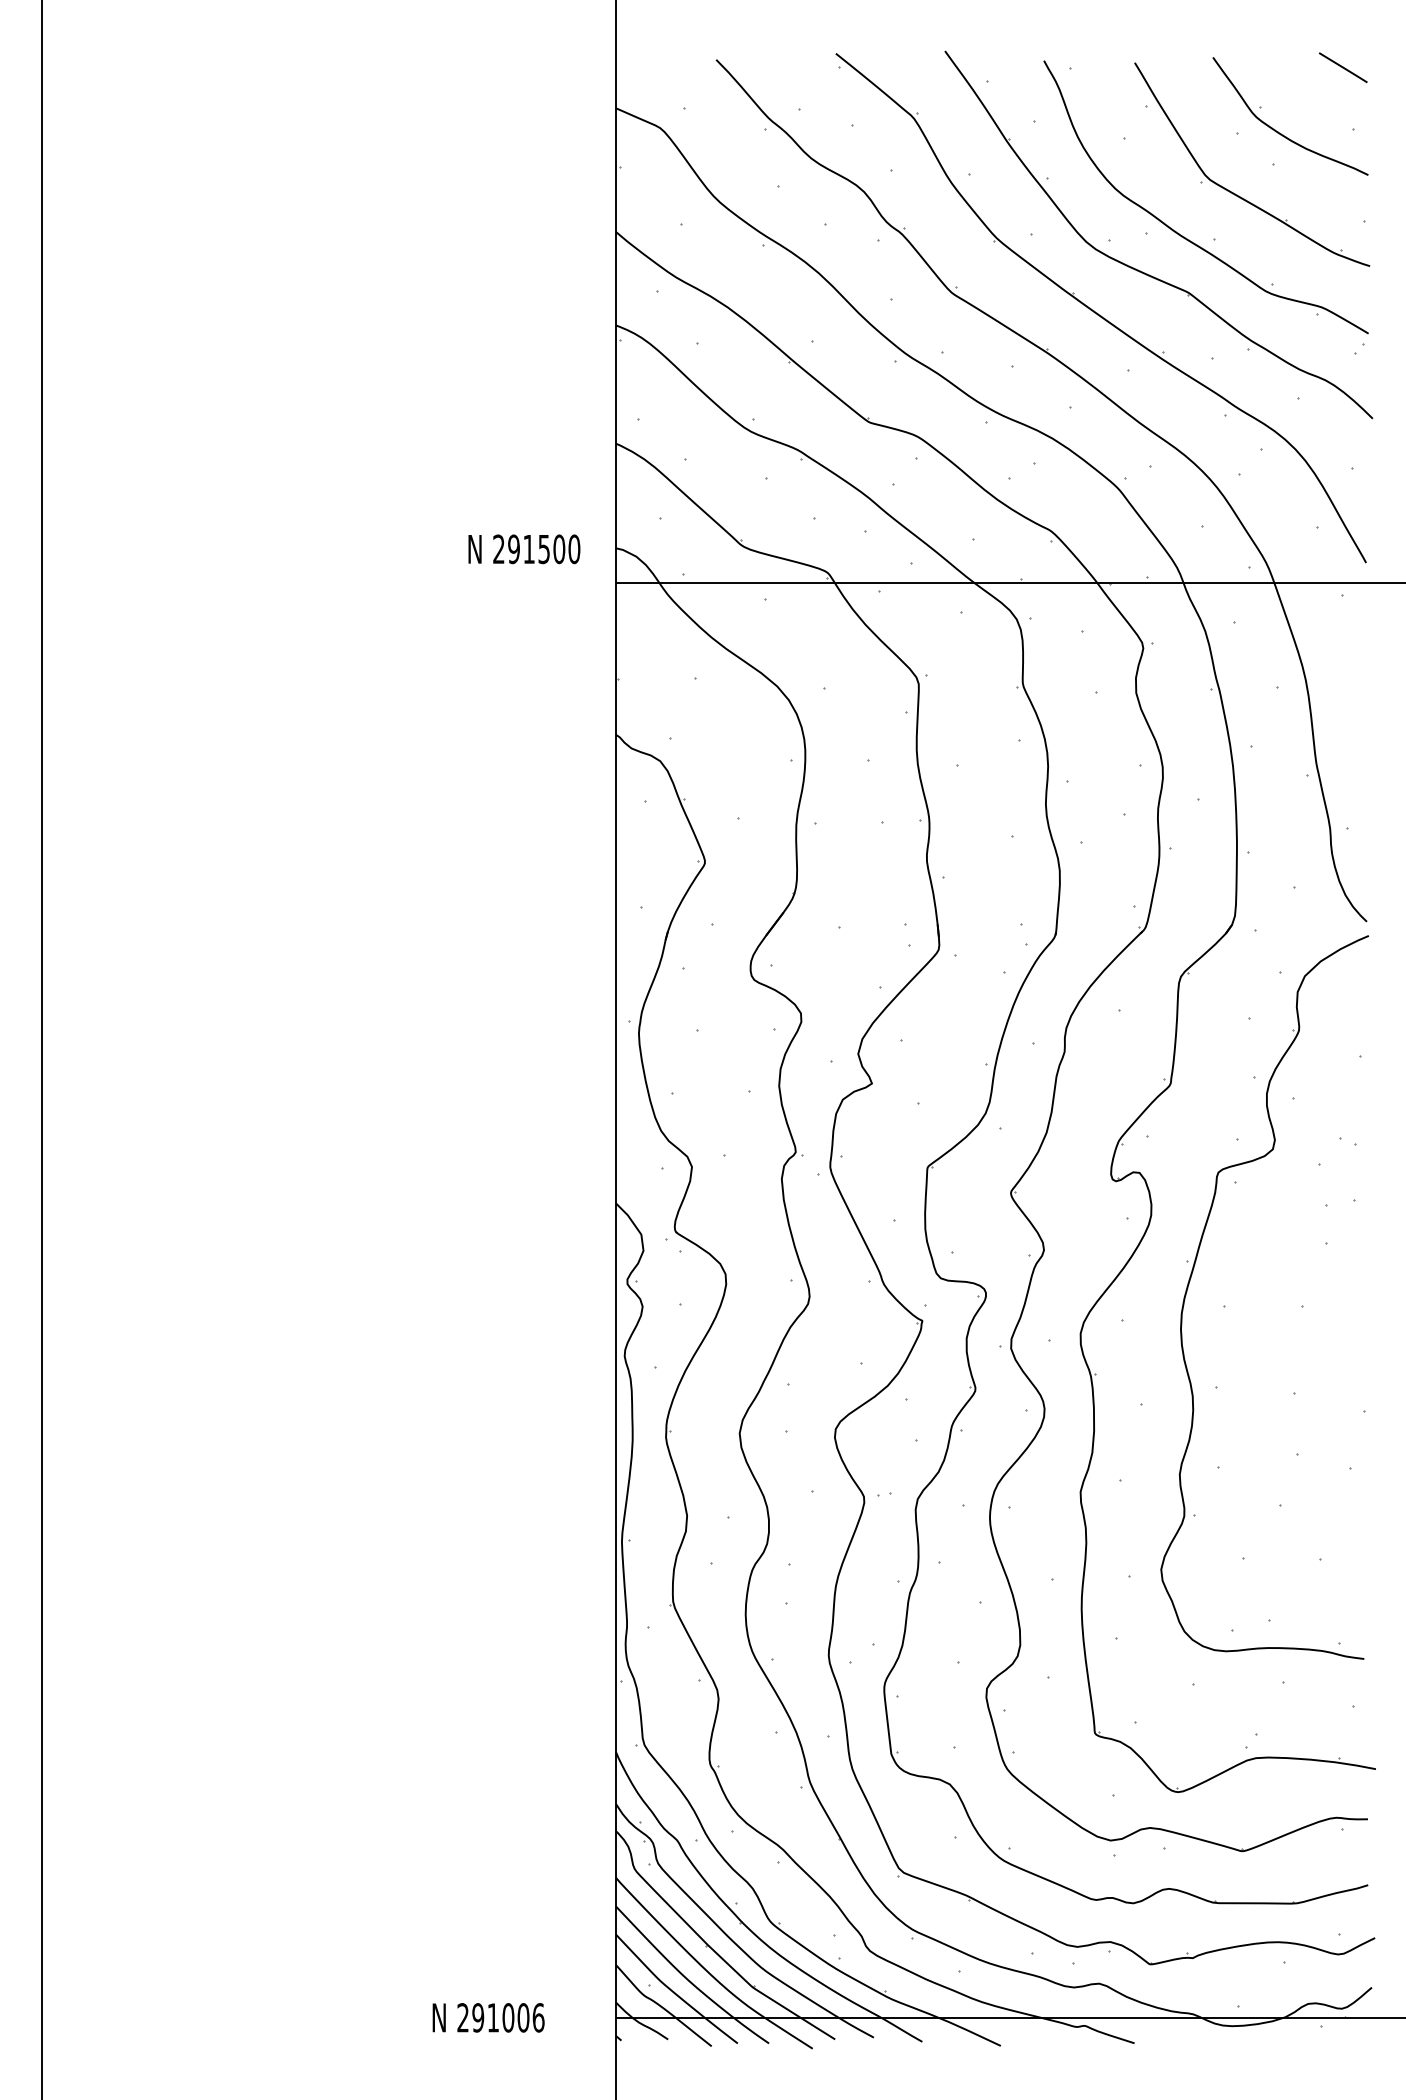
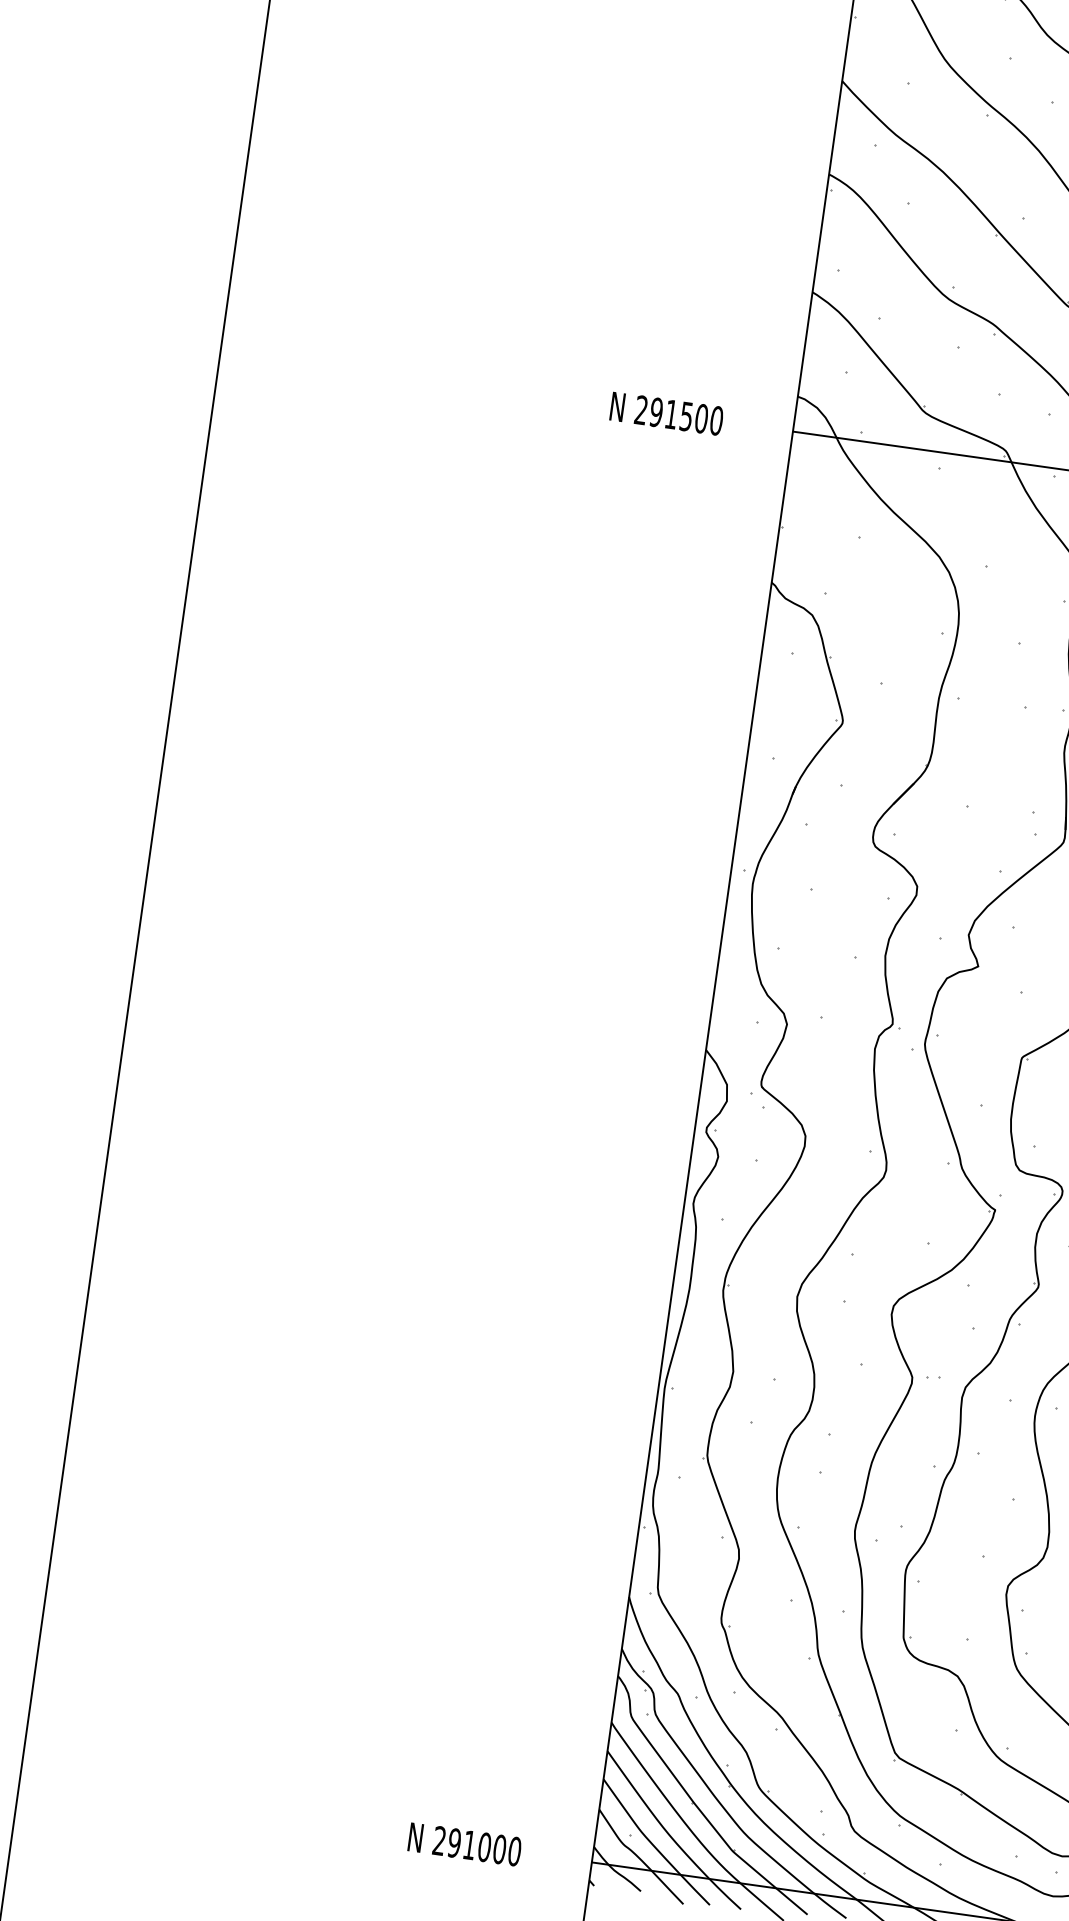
text: (524, 549) -> (666, 414), moved
text: (538, 2017) -> (514, 1851), 291006 -> 291000

